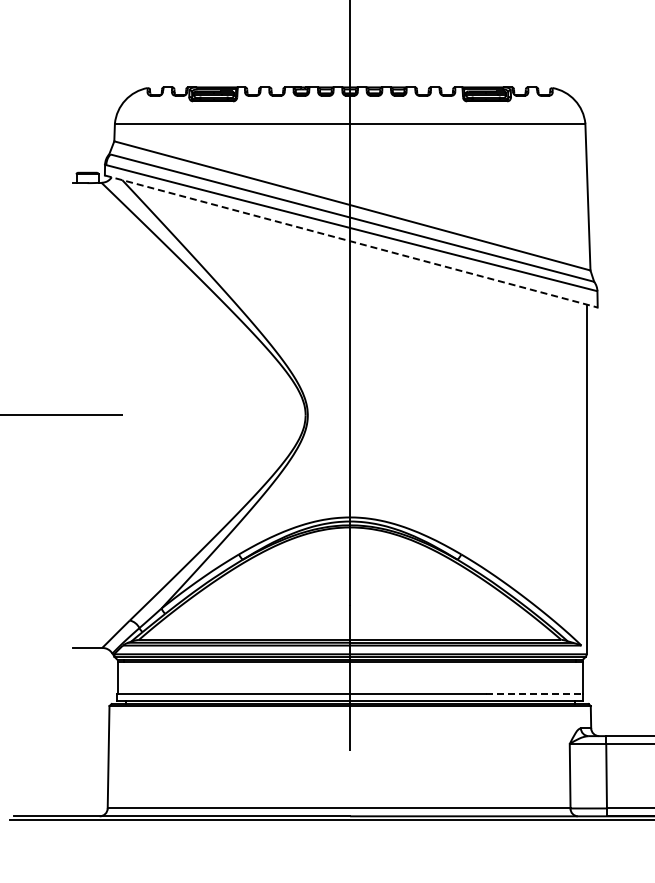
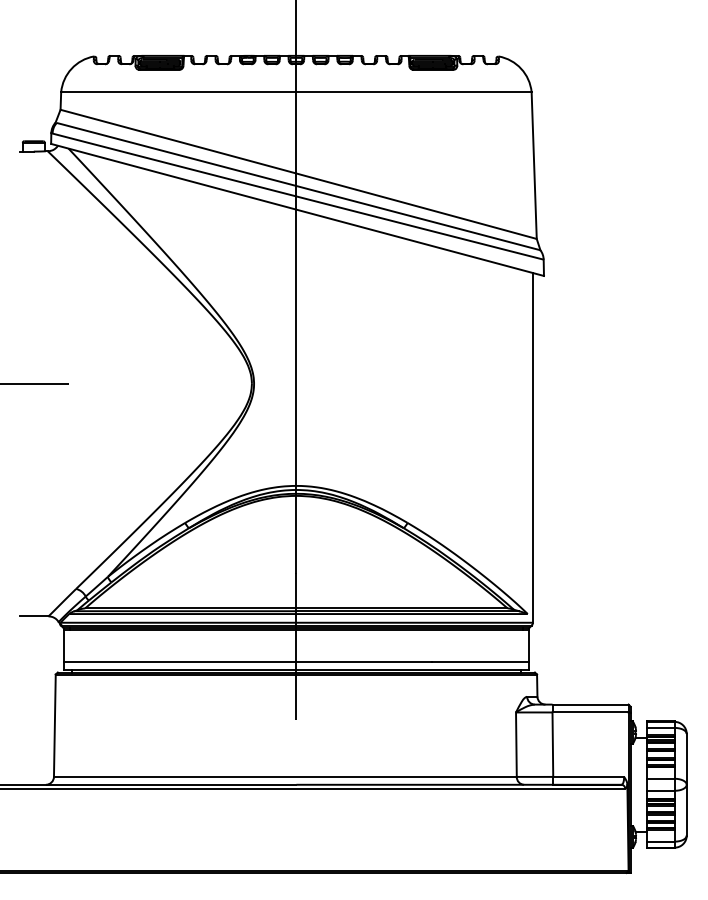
line: (352, 242) -> (298, 210), dashed -> solid
line: (535, 694) -> (481, 662), dashed -> solid

